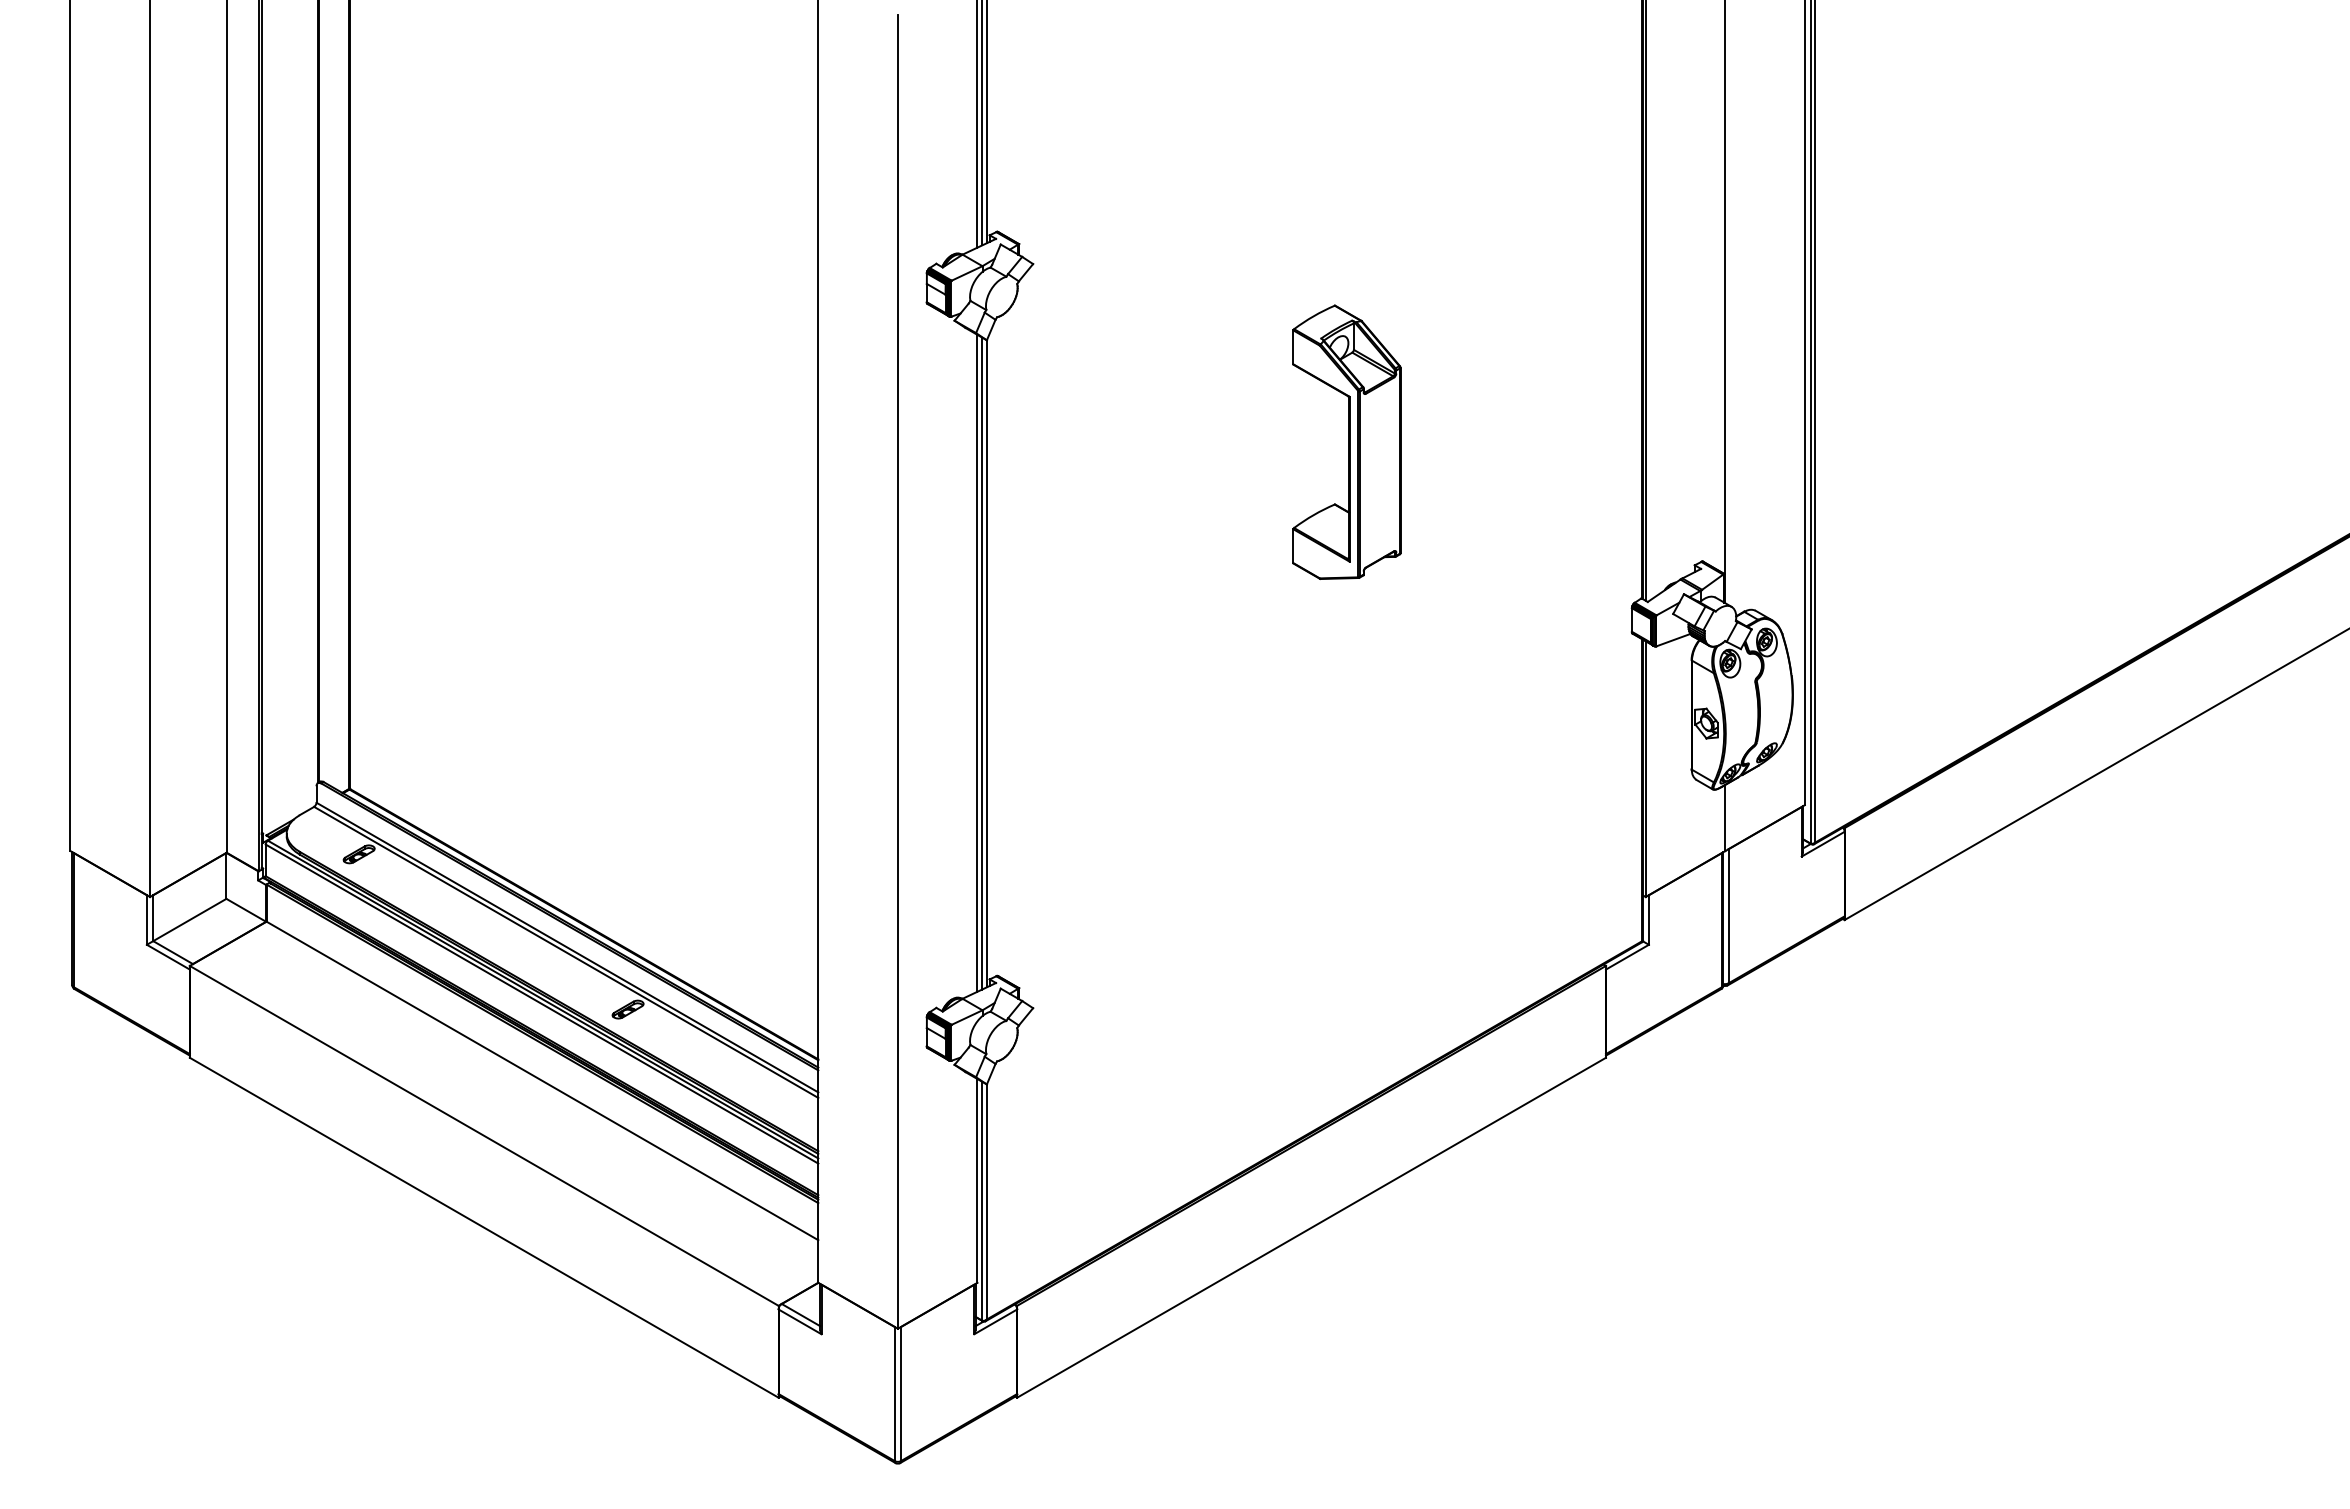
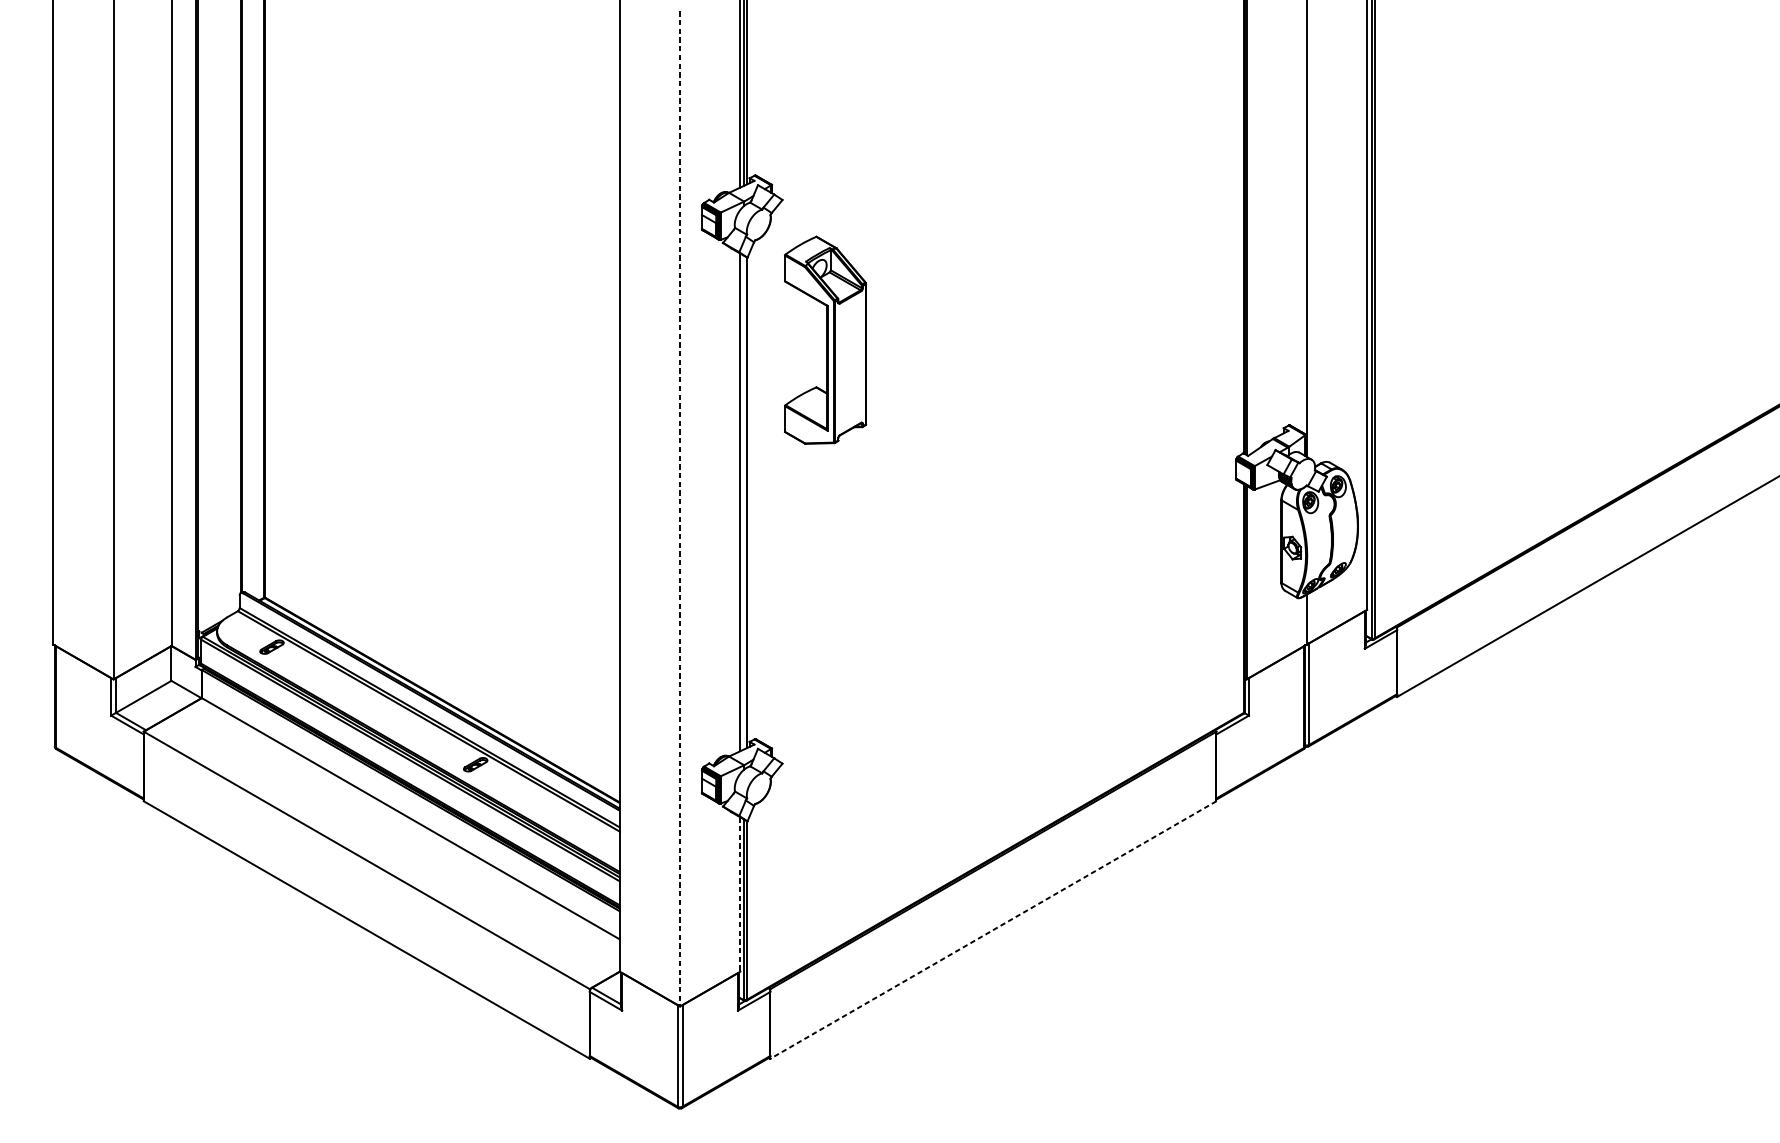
part: (1346, 441) -> (825, 339), moved
line: (982, 663) -> (744, 502), removed
line: (897, 671) -> (679, 508), solid -> dashed
line: (977, 1180) -> (740, 894), solid -> dashed
line: (1311, 1227) -> (993, 929), solid -> dashed

